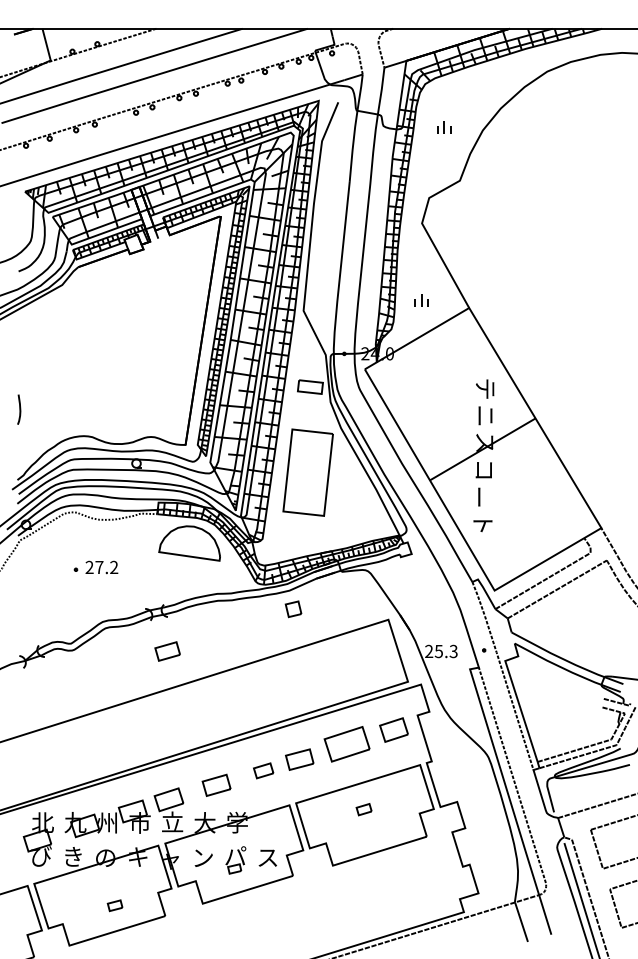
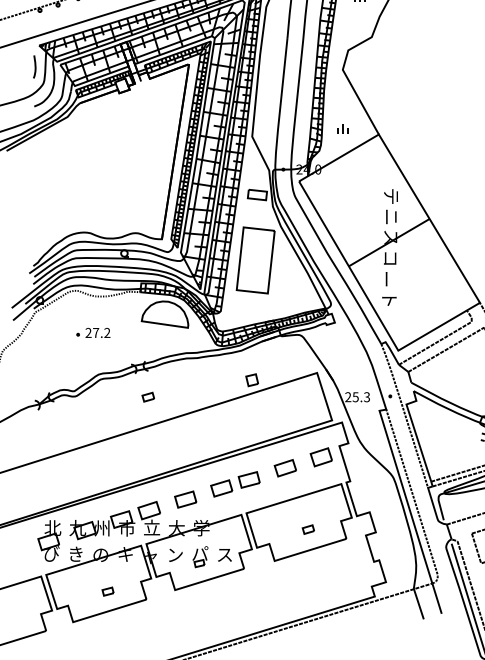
curve: (19, 409) -> (34, 66), moved
part: (293, 609) -> (252, 380), moved
part: (167, 651) -> (148, 397), size x0.62
part: (346, 744) -> (285, 468), size x0.62
part: (263, 770) -> (221, 488), size x1.43
part: (363, 809) -> (307, 529), moved

